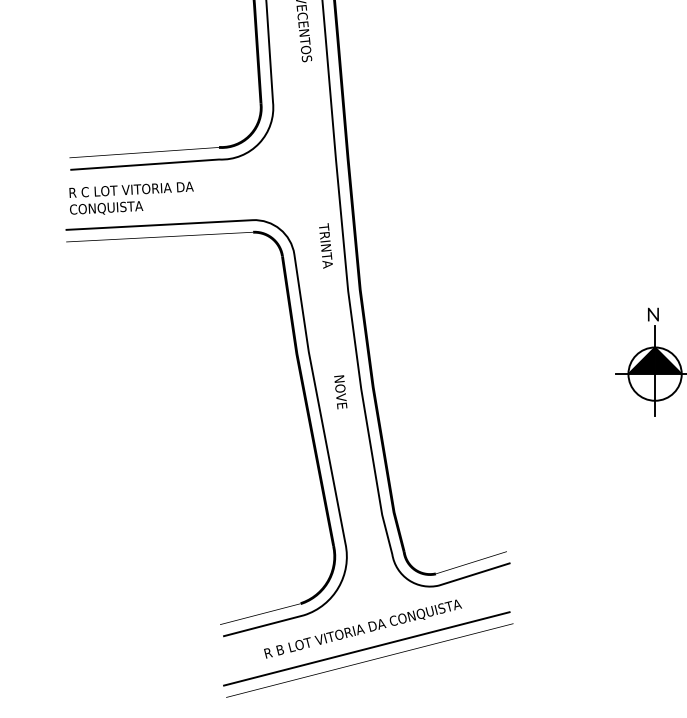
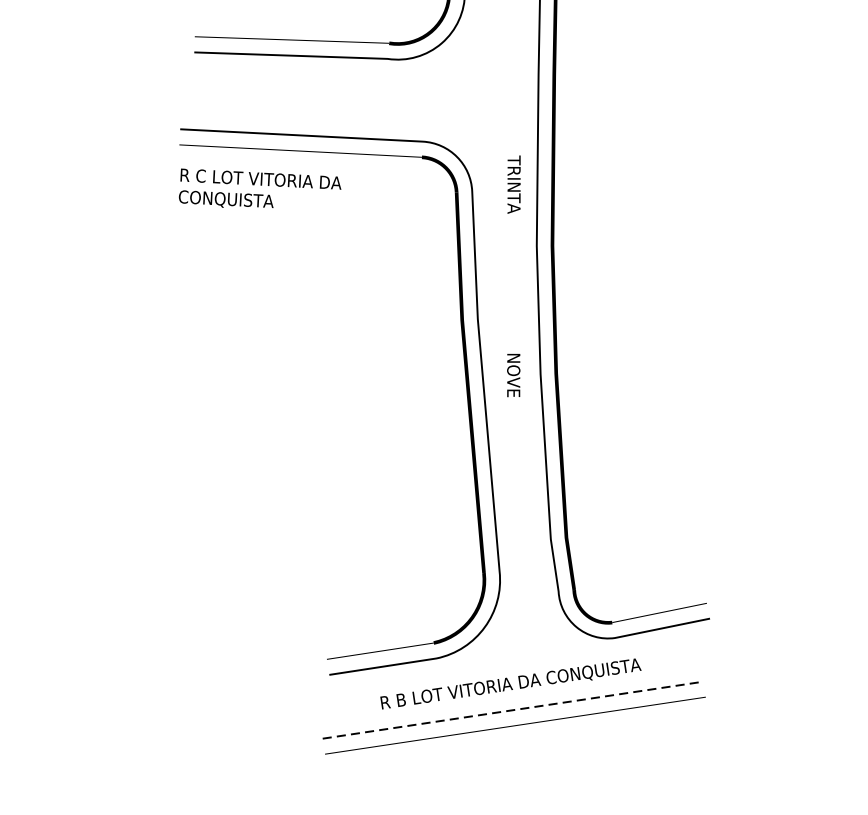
text: (131, 197) -> (260, 189), moved
line: (367, 648) -> (514, 709), solid -> dashed

